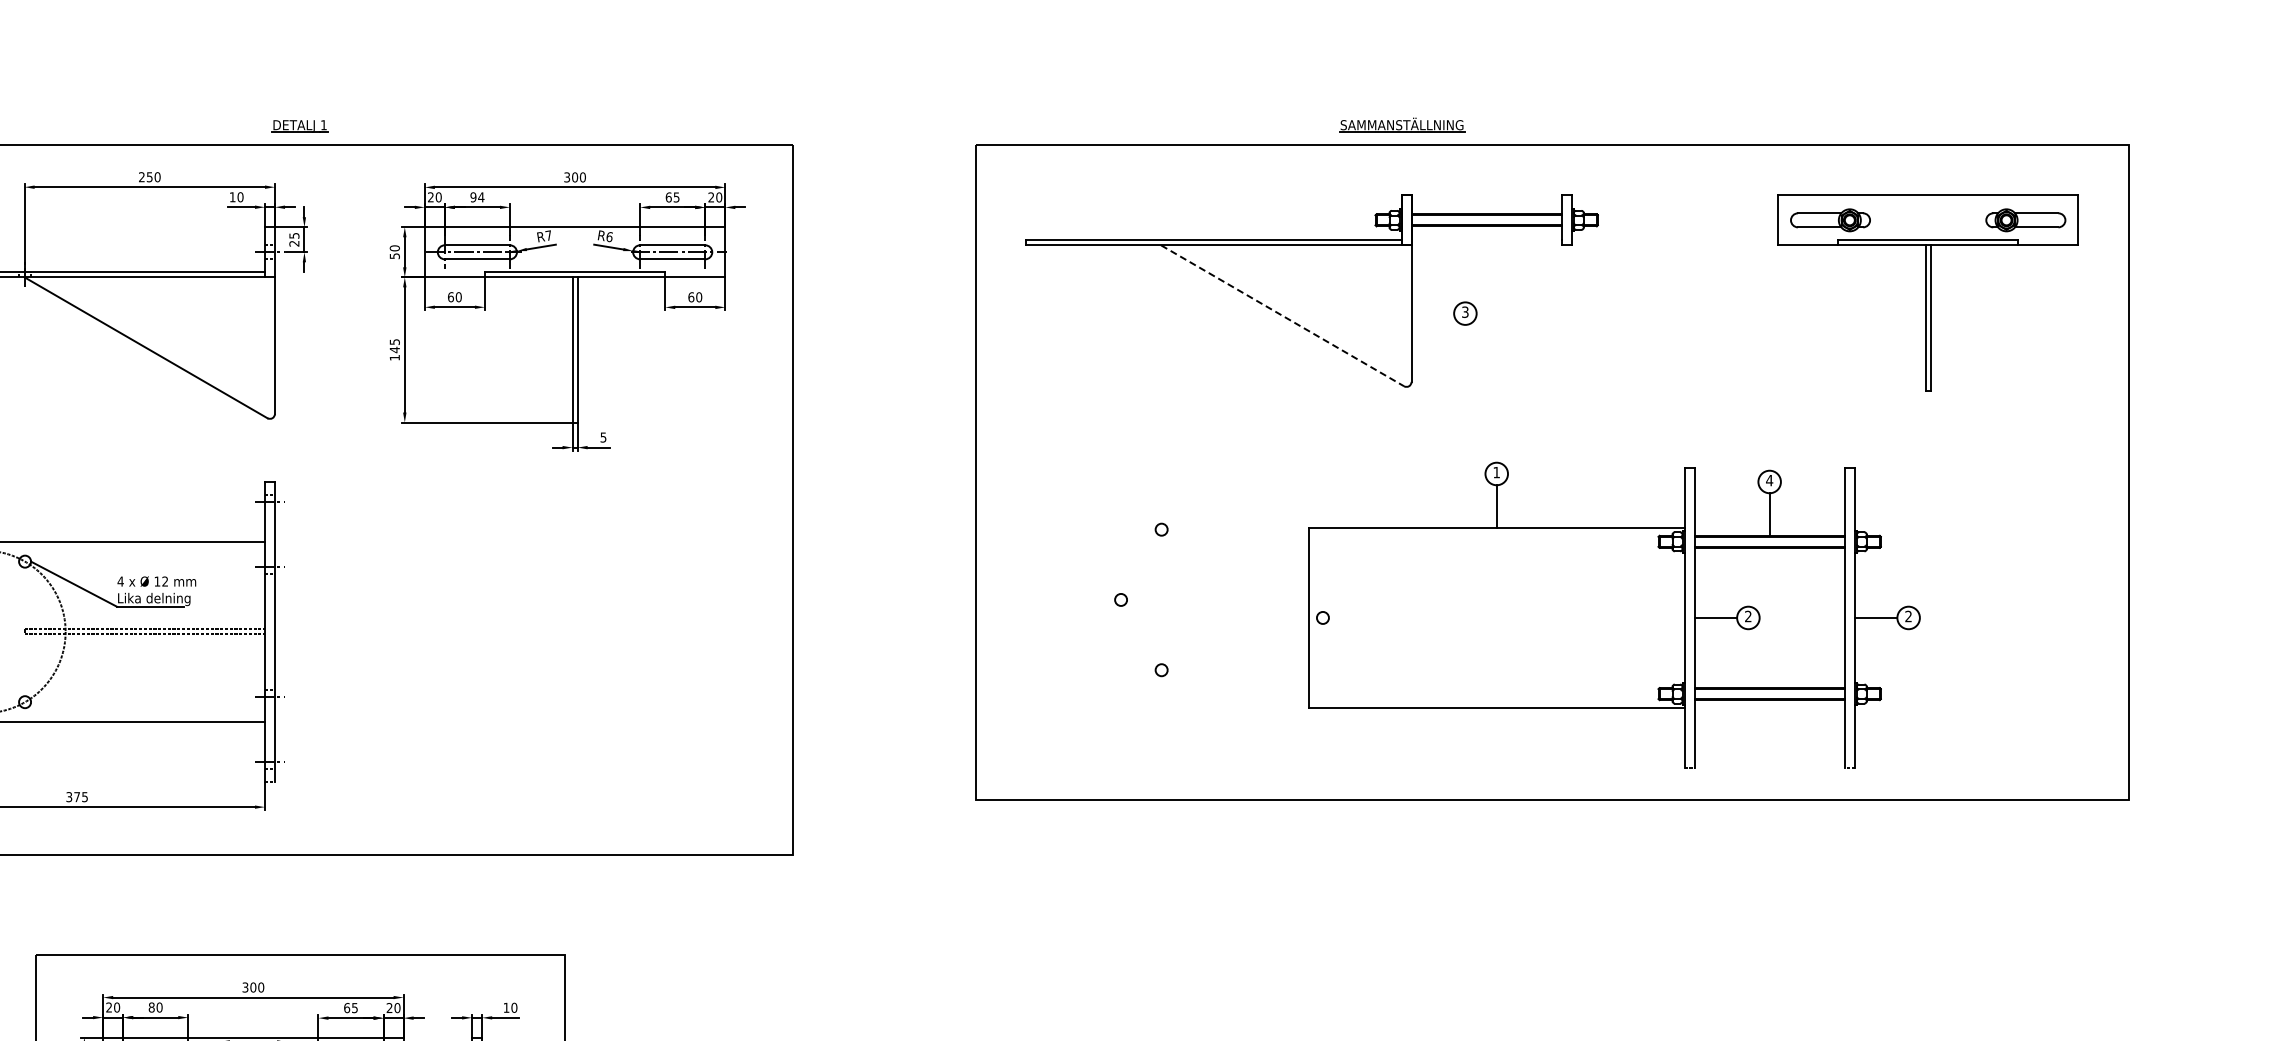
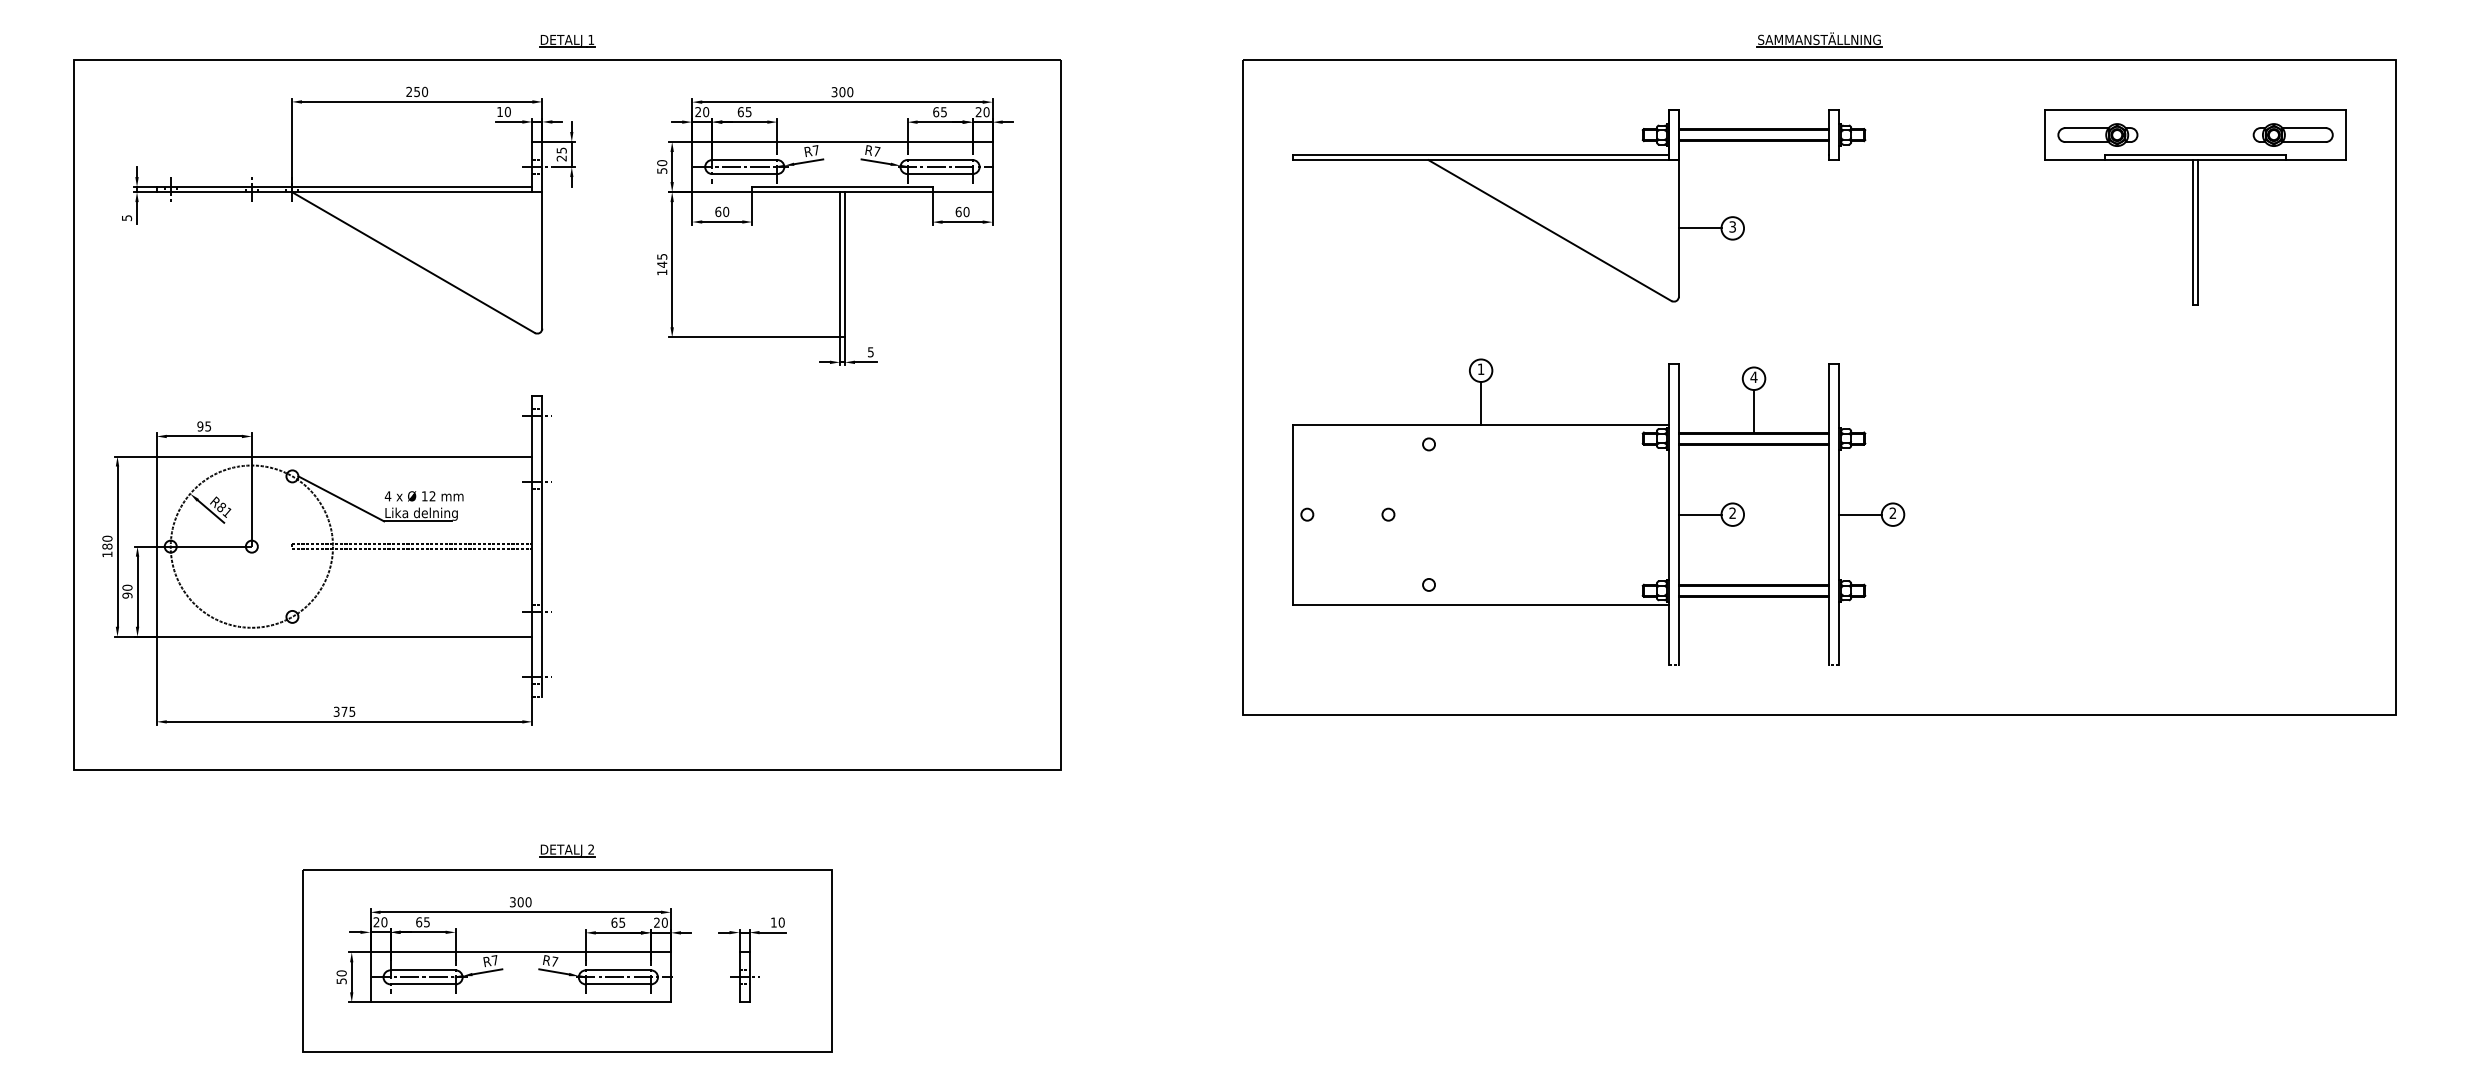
part: (1402, 124) -> (1819, 39), moved
text: (477, 197) -> (744, 112), 94 -> 65
text: (610, 236) -> (877, 151), R6 -> R7
line: (1432, 313) -> (1699, 228), added
line: (1283, 315) -> (1550, 230), dashed -> solid
part: (1614, 614) -> (1598, 511), moved
part: (300, 935) -> (567, 850), added
text: (156, 1007) -> (423, 922), 80 -> 65

